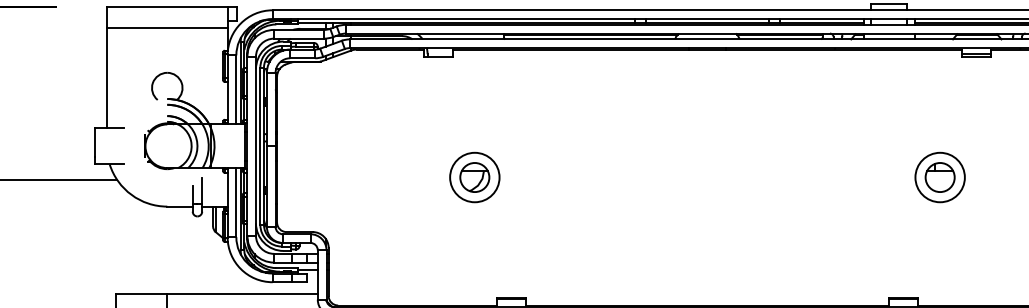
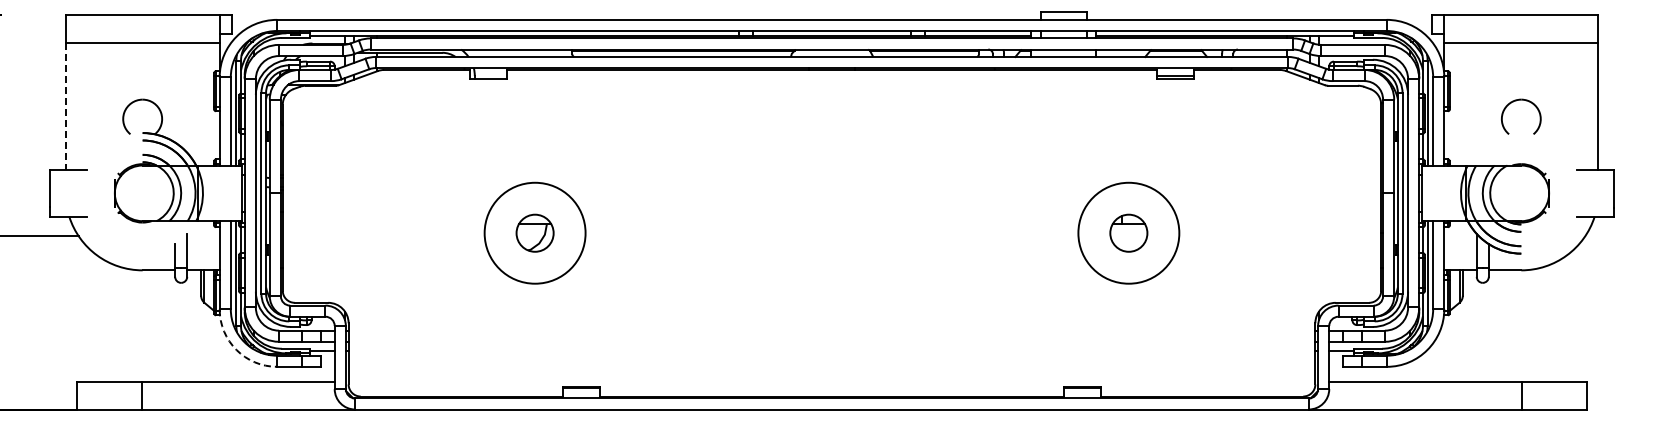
line: (106, 78) -> (65, 106), solid -> dashed
circle: (474, 176) -> (534, 232), size x1.6
circle: (939, 176) -> (1128, 232), size x1.6
arc: (240, 269) -> (236, 350), solid -> dashed

